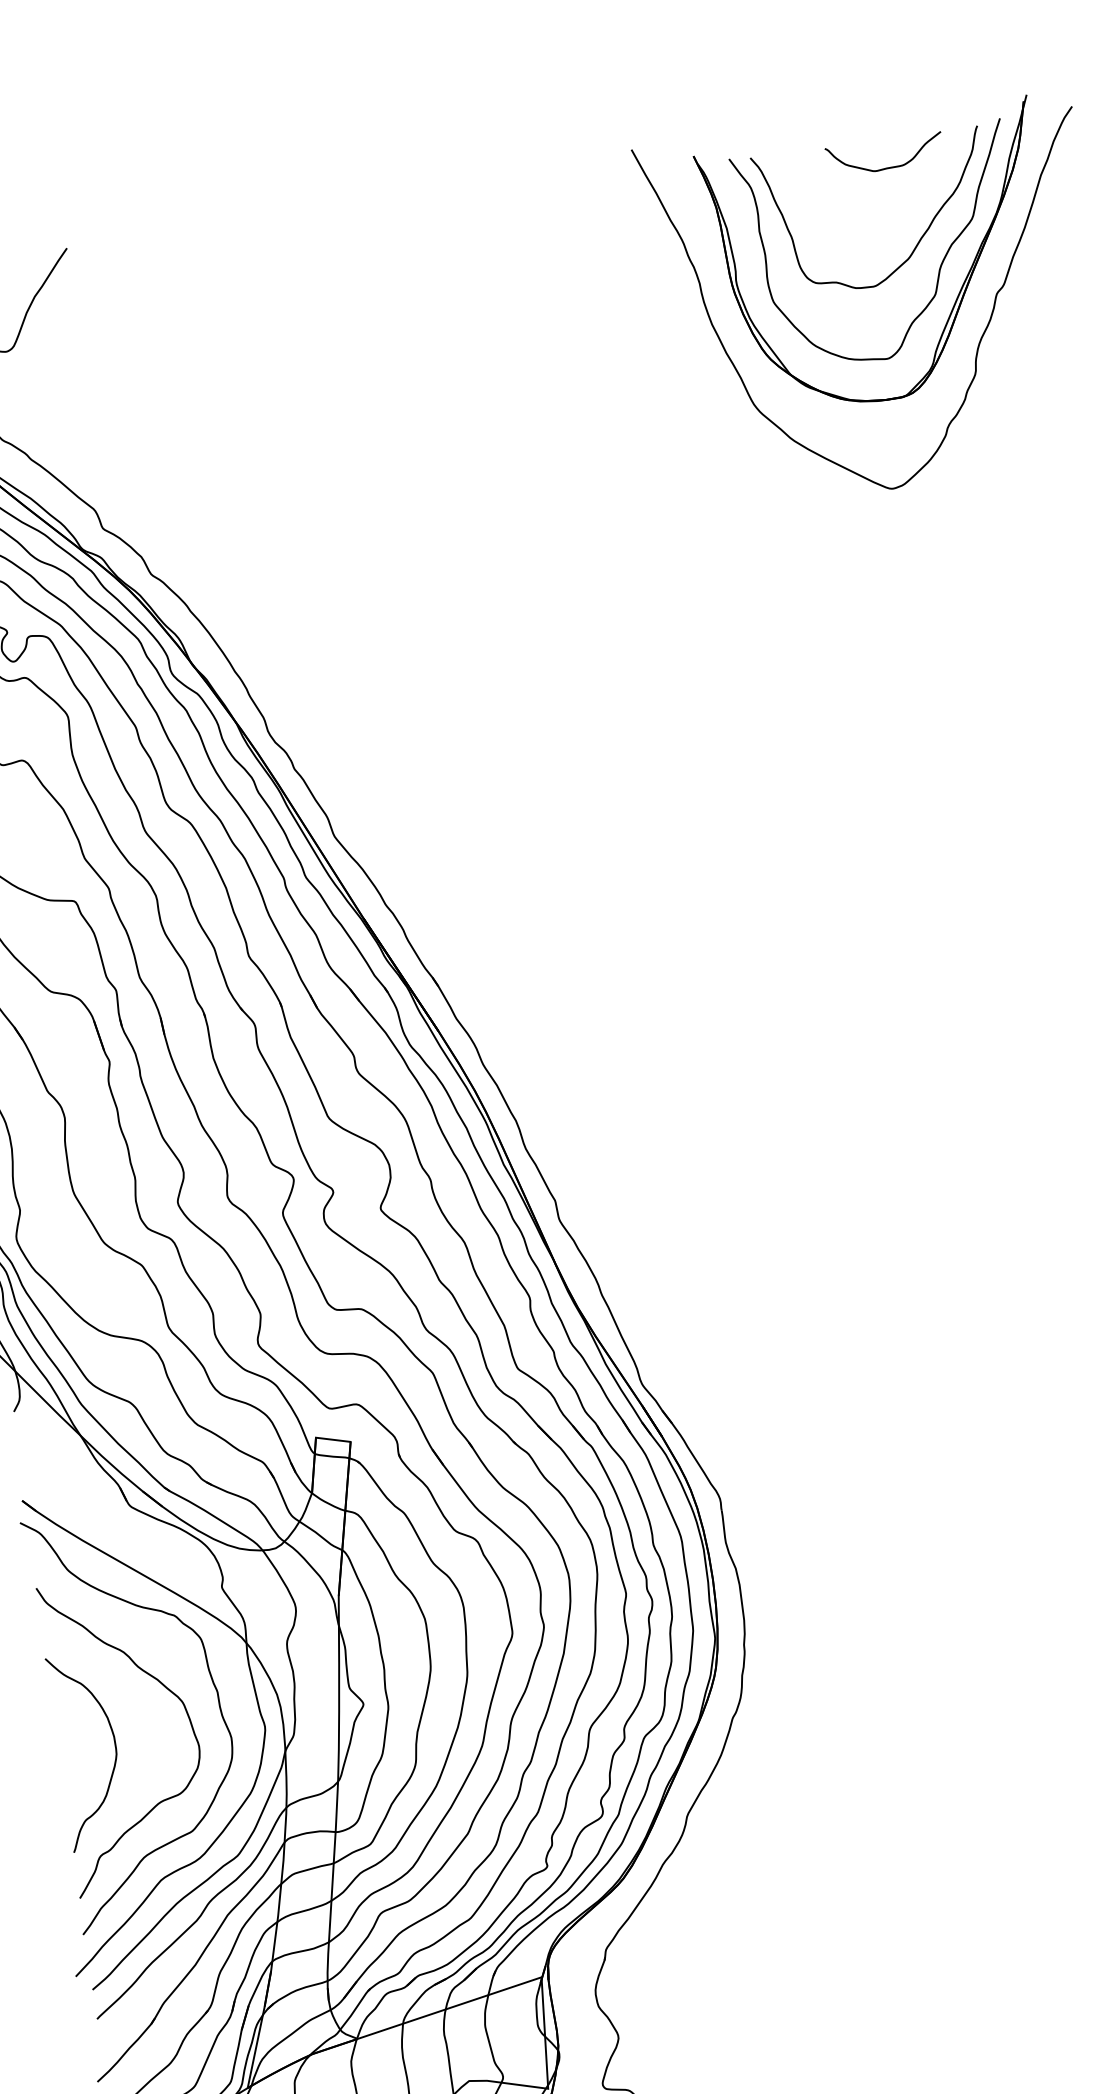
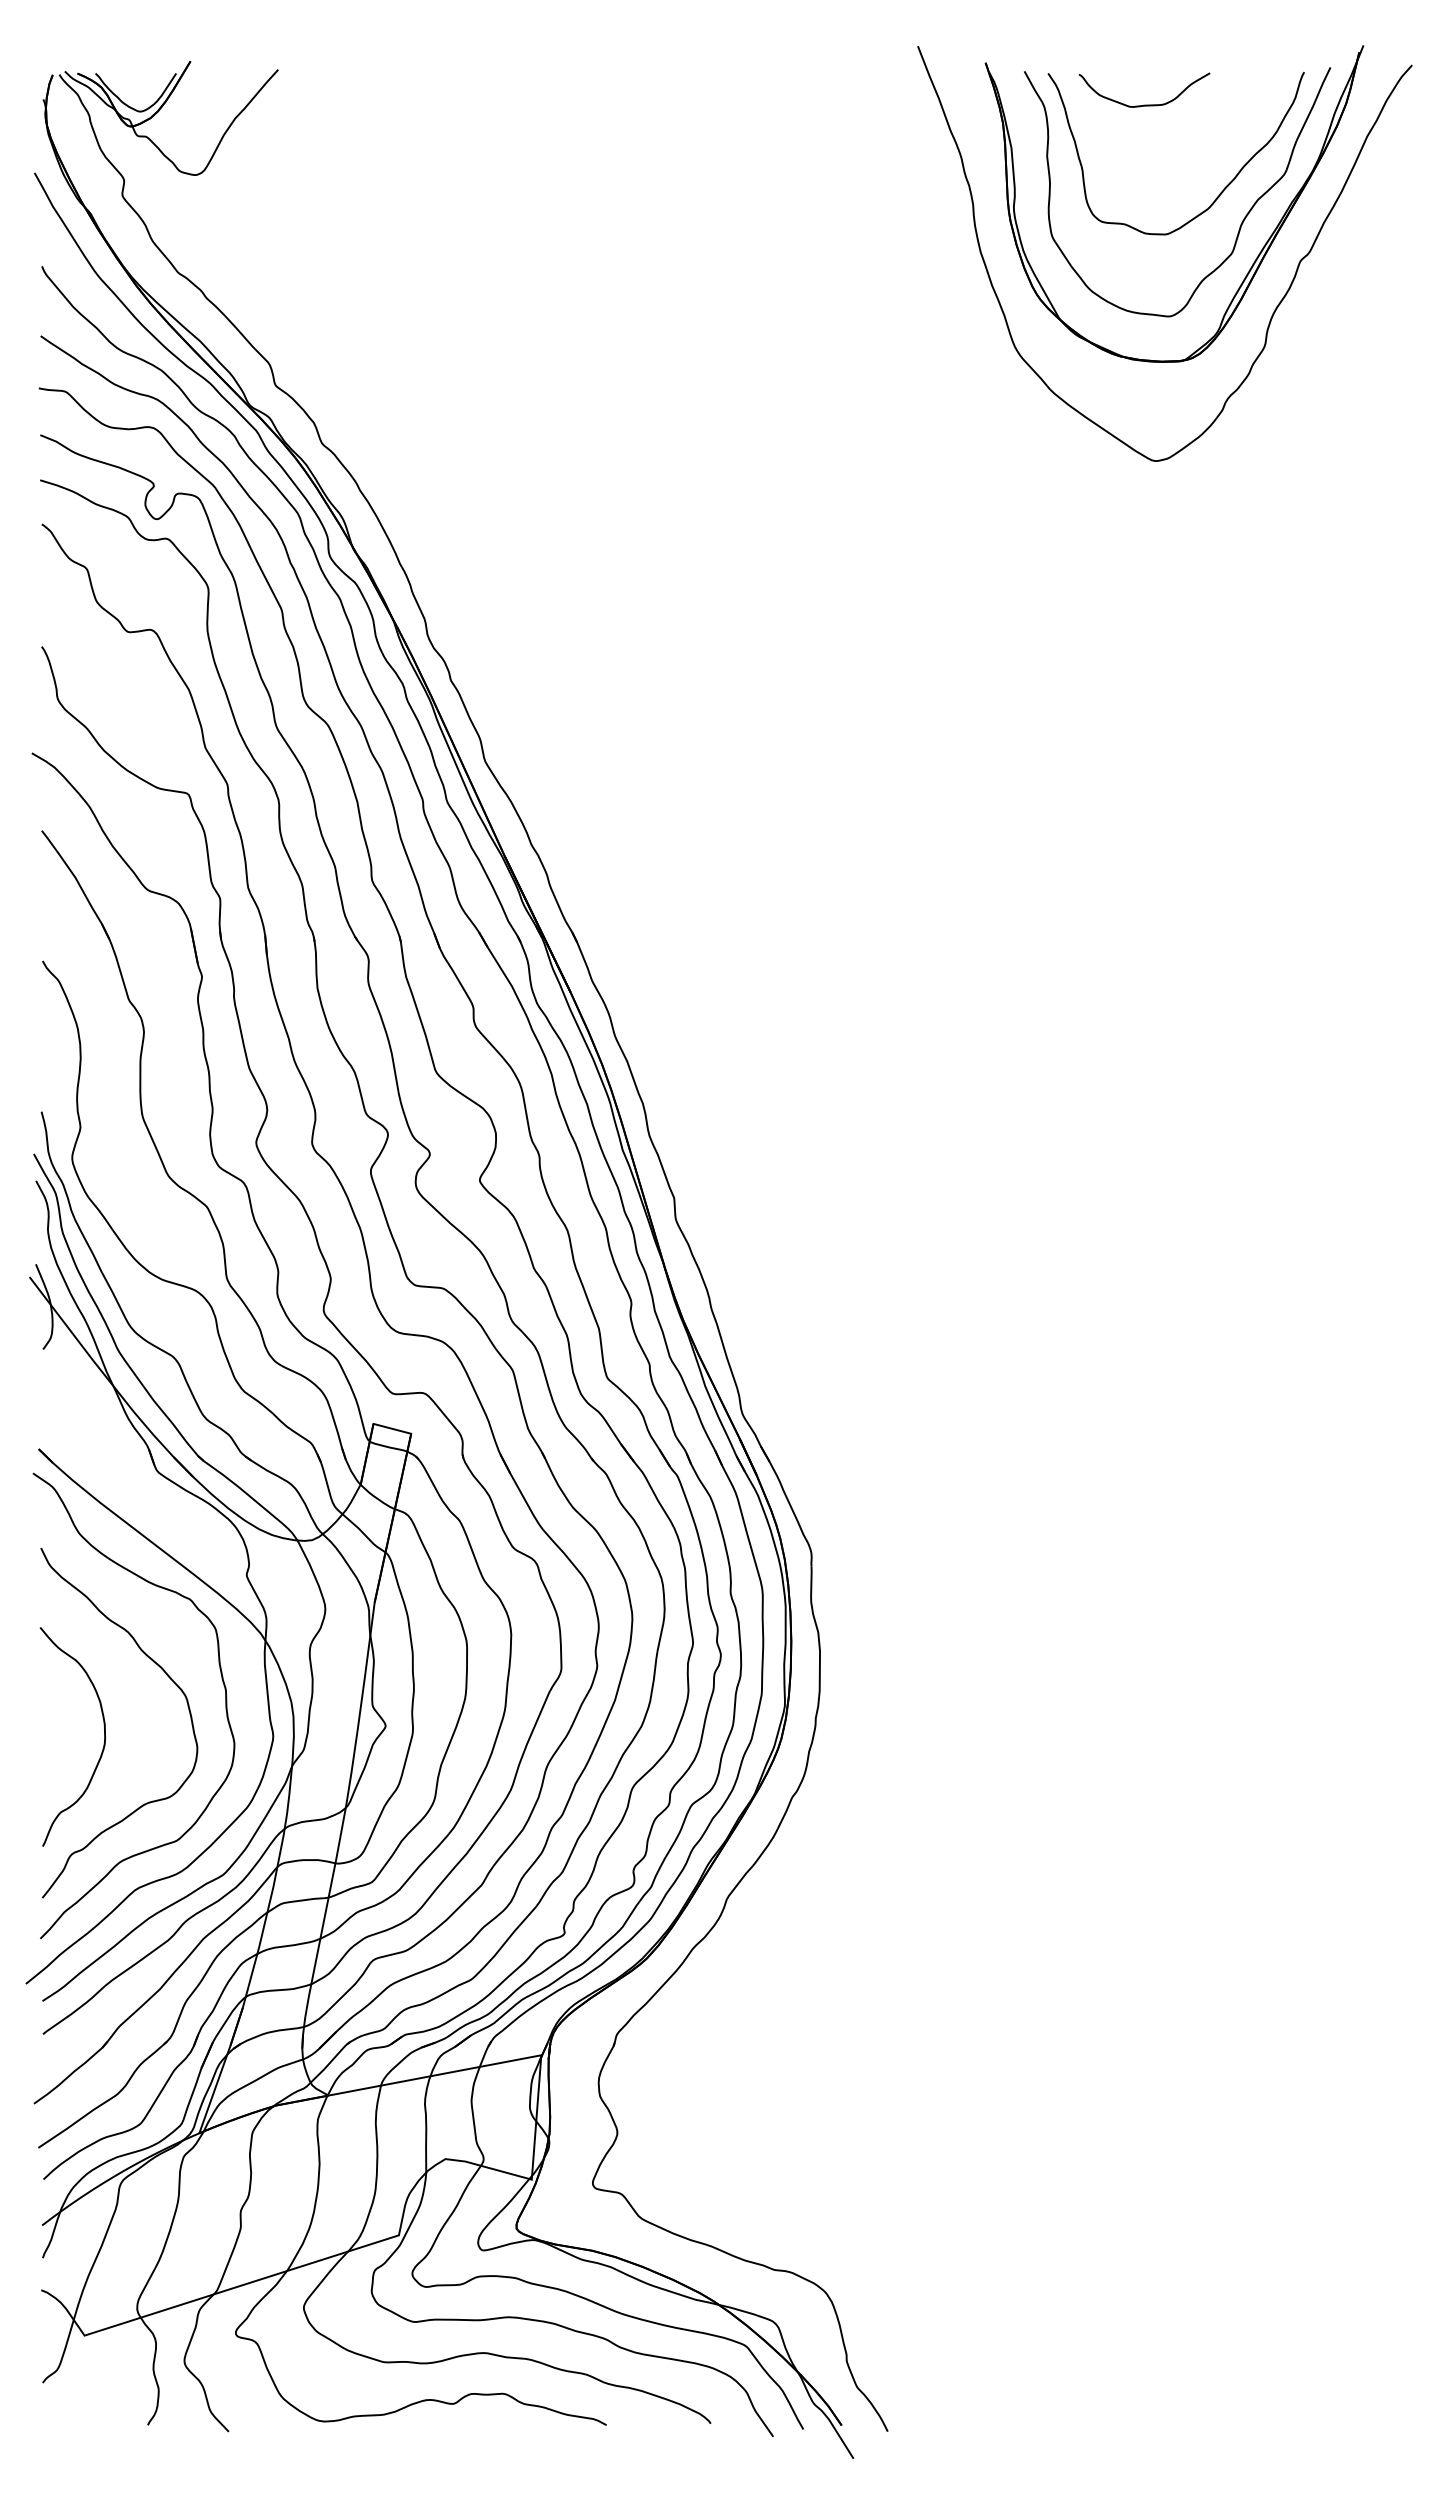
curve: (886, 167) -> (1144, 104), moved

